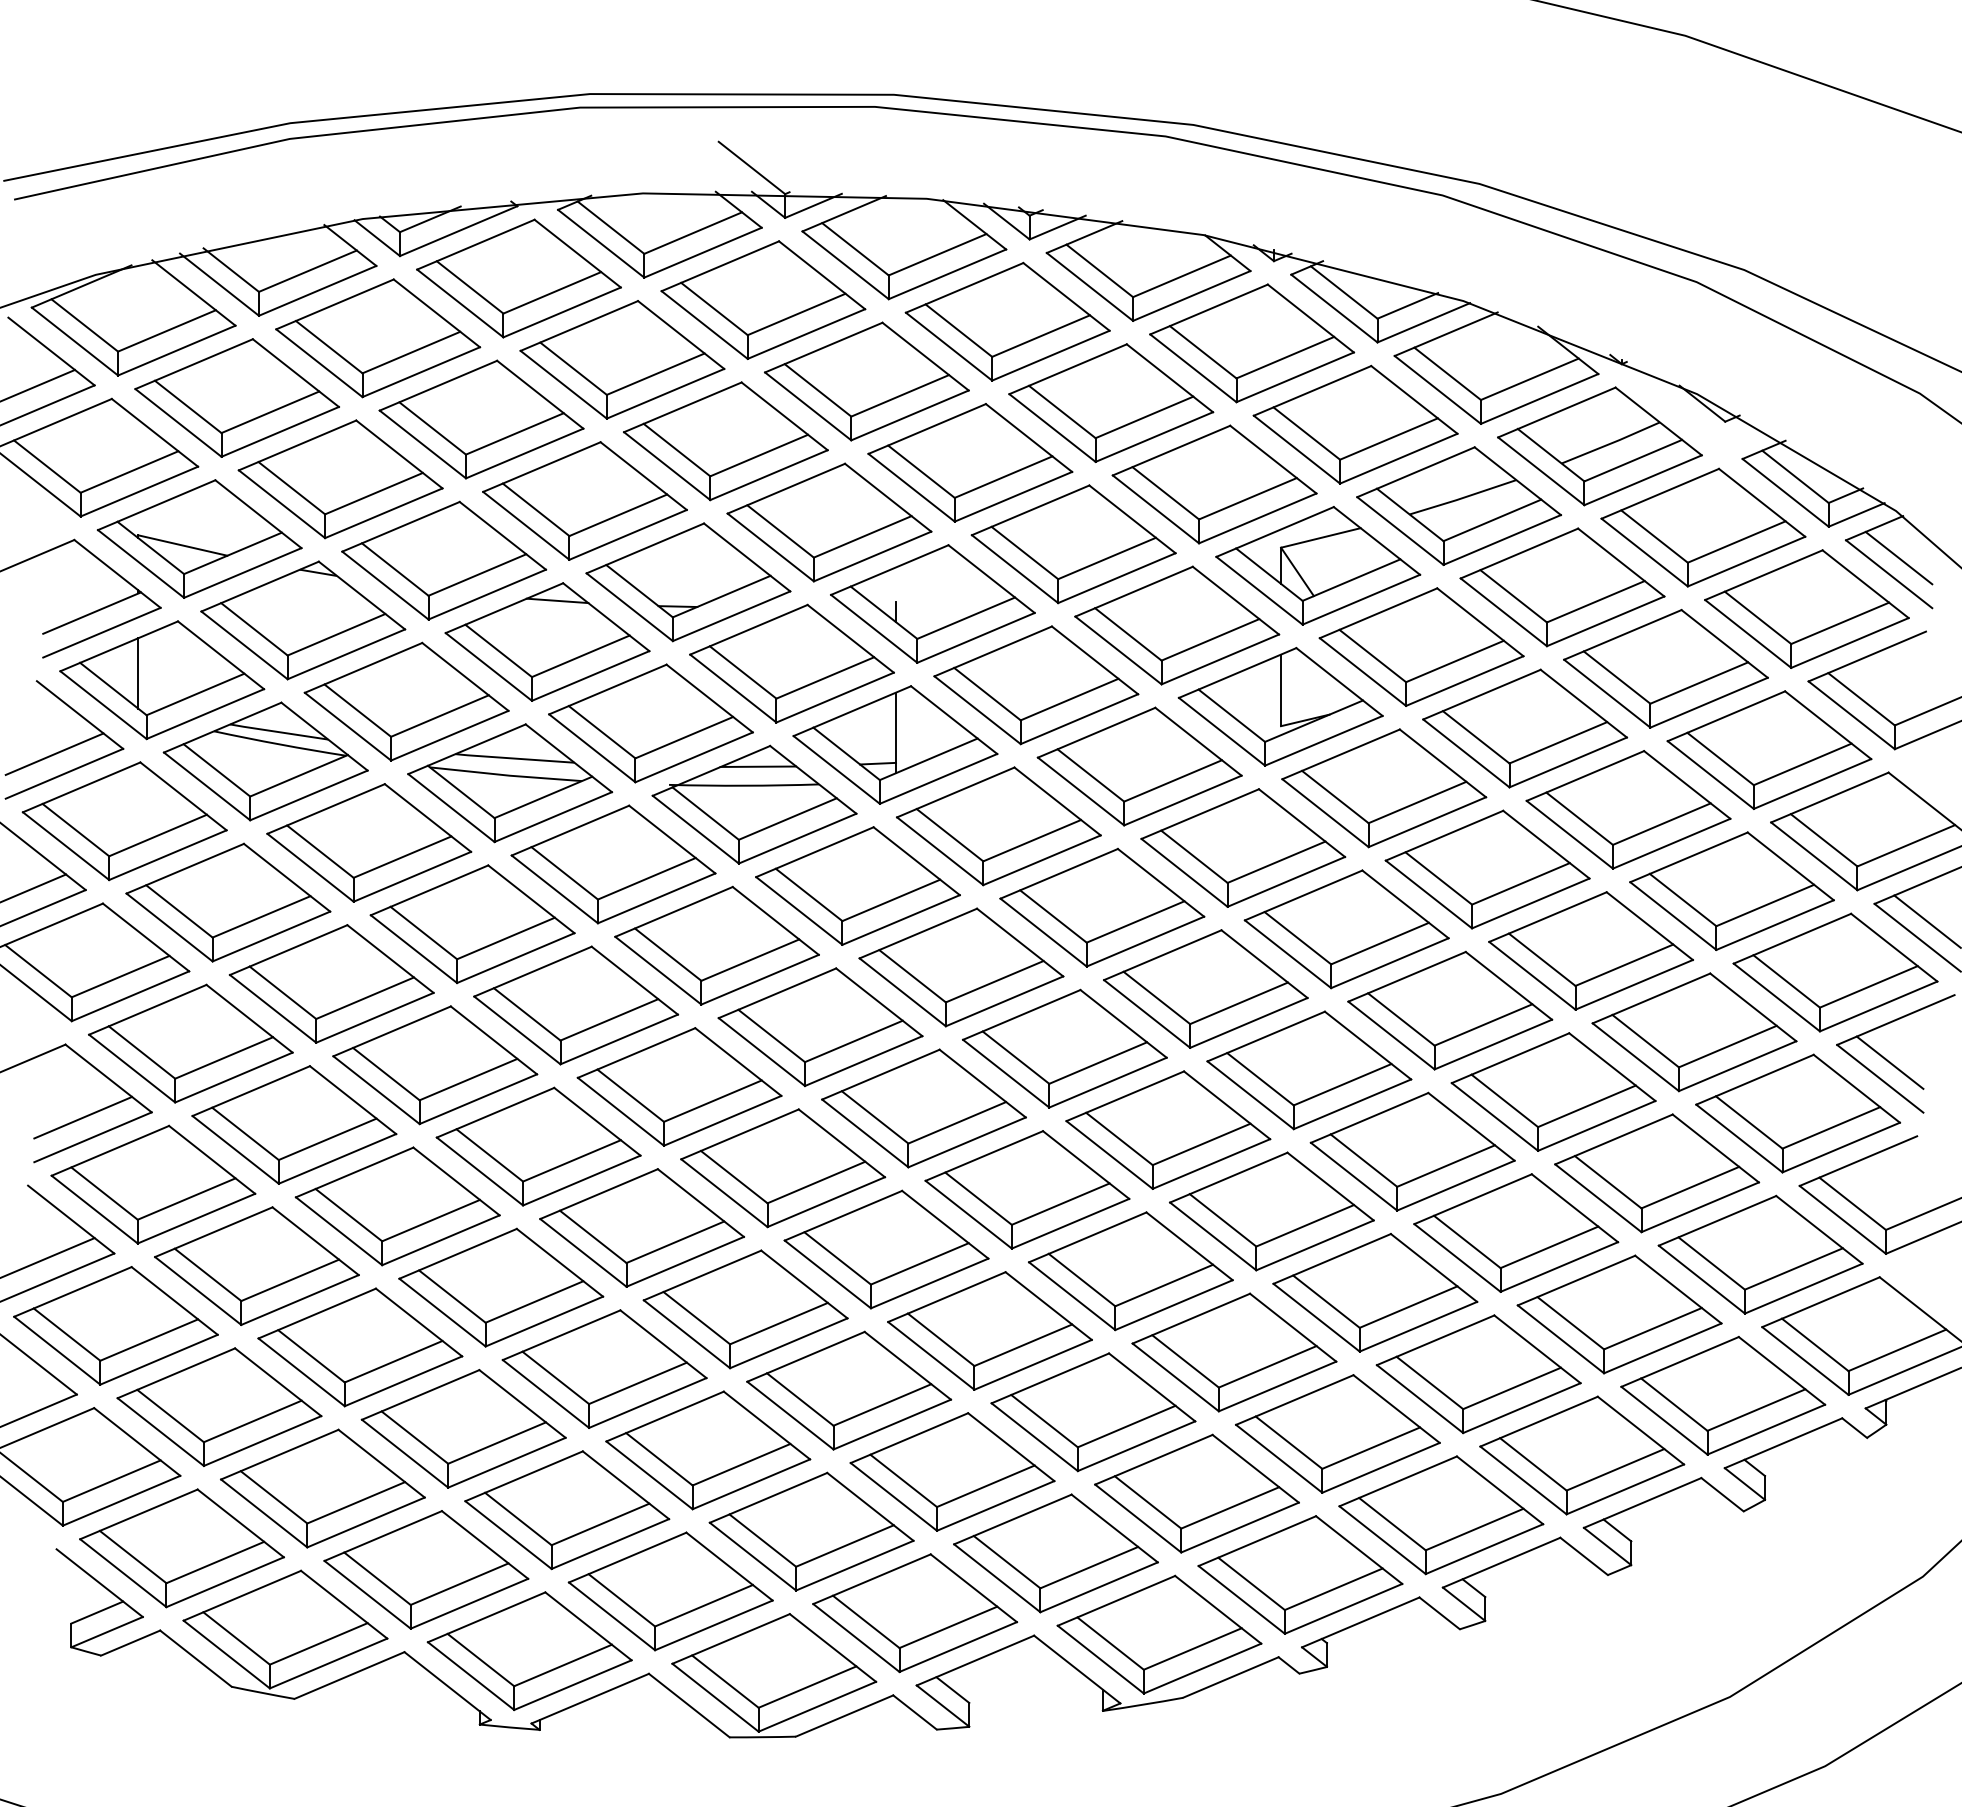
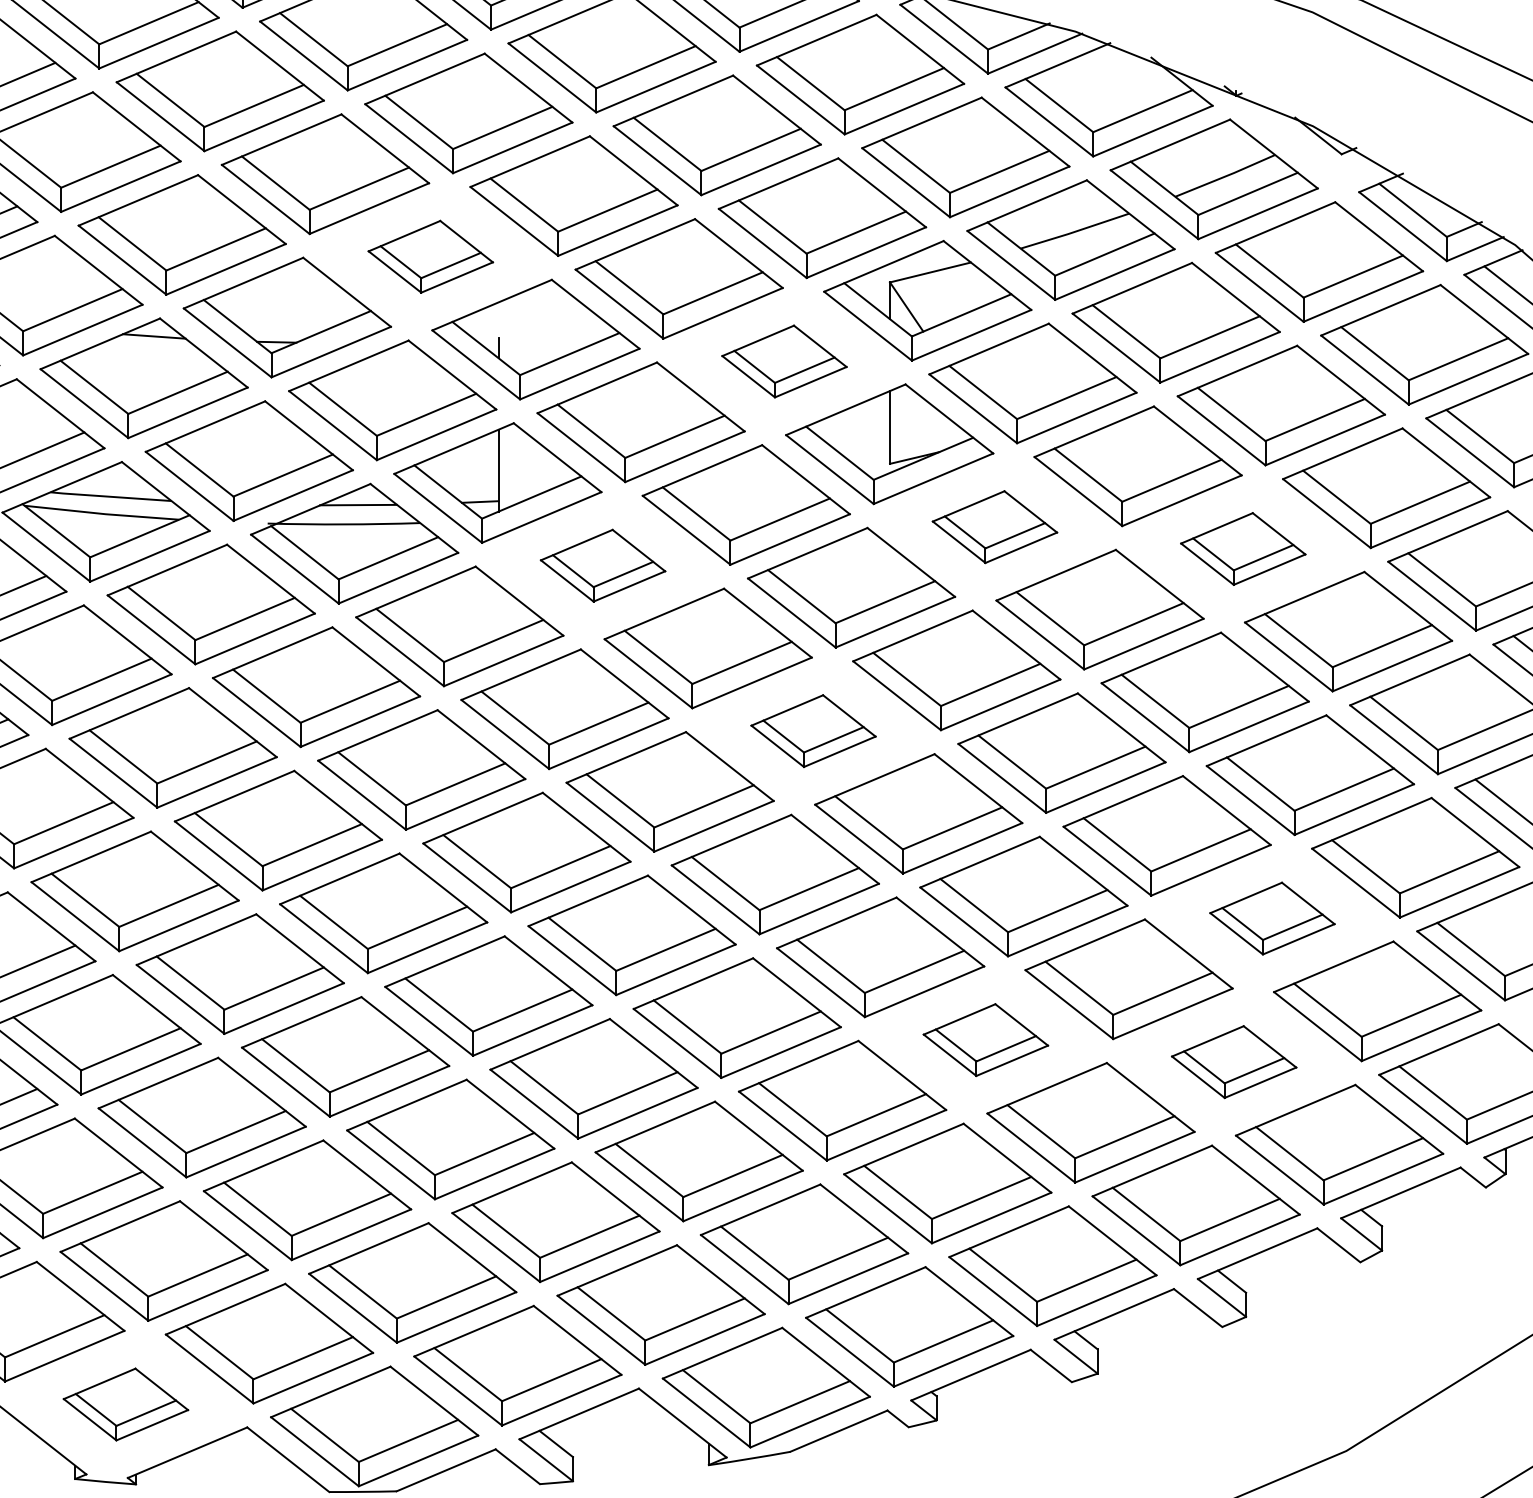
part: (829, 522) -> (430, 256), size x0.6
part: (1177, 625) -> (784, 361), size x0.6
part: (1384, 788) -> (995, 527), size x0.6
part: (1628, 809) -> (1243, 548), size x0.6
part: (998, 826) -> (602, 565), size x0.6
part: (1205, 988) -> (813, 730), size x0.6
part: (1657, 1173) -> (1272, 918), size x0.6
part: (1375, 1292) -> (986, 1039), size x0.6
part: (1619, 1314) -> (1234, 1062), size x0.6
part: (529, 1651) -> (125, 1404), size x0.6

